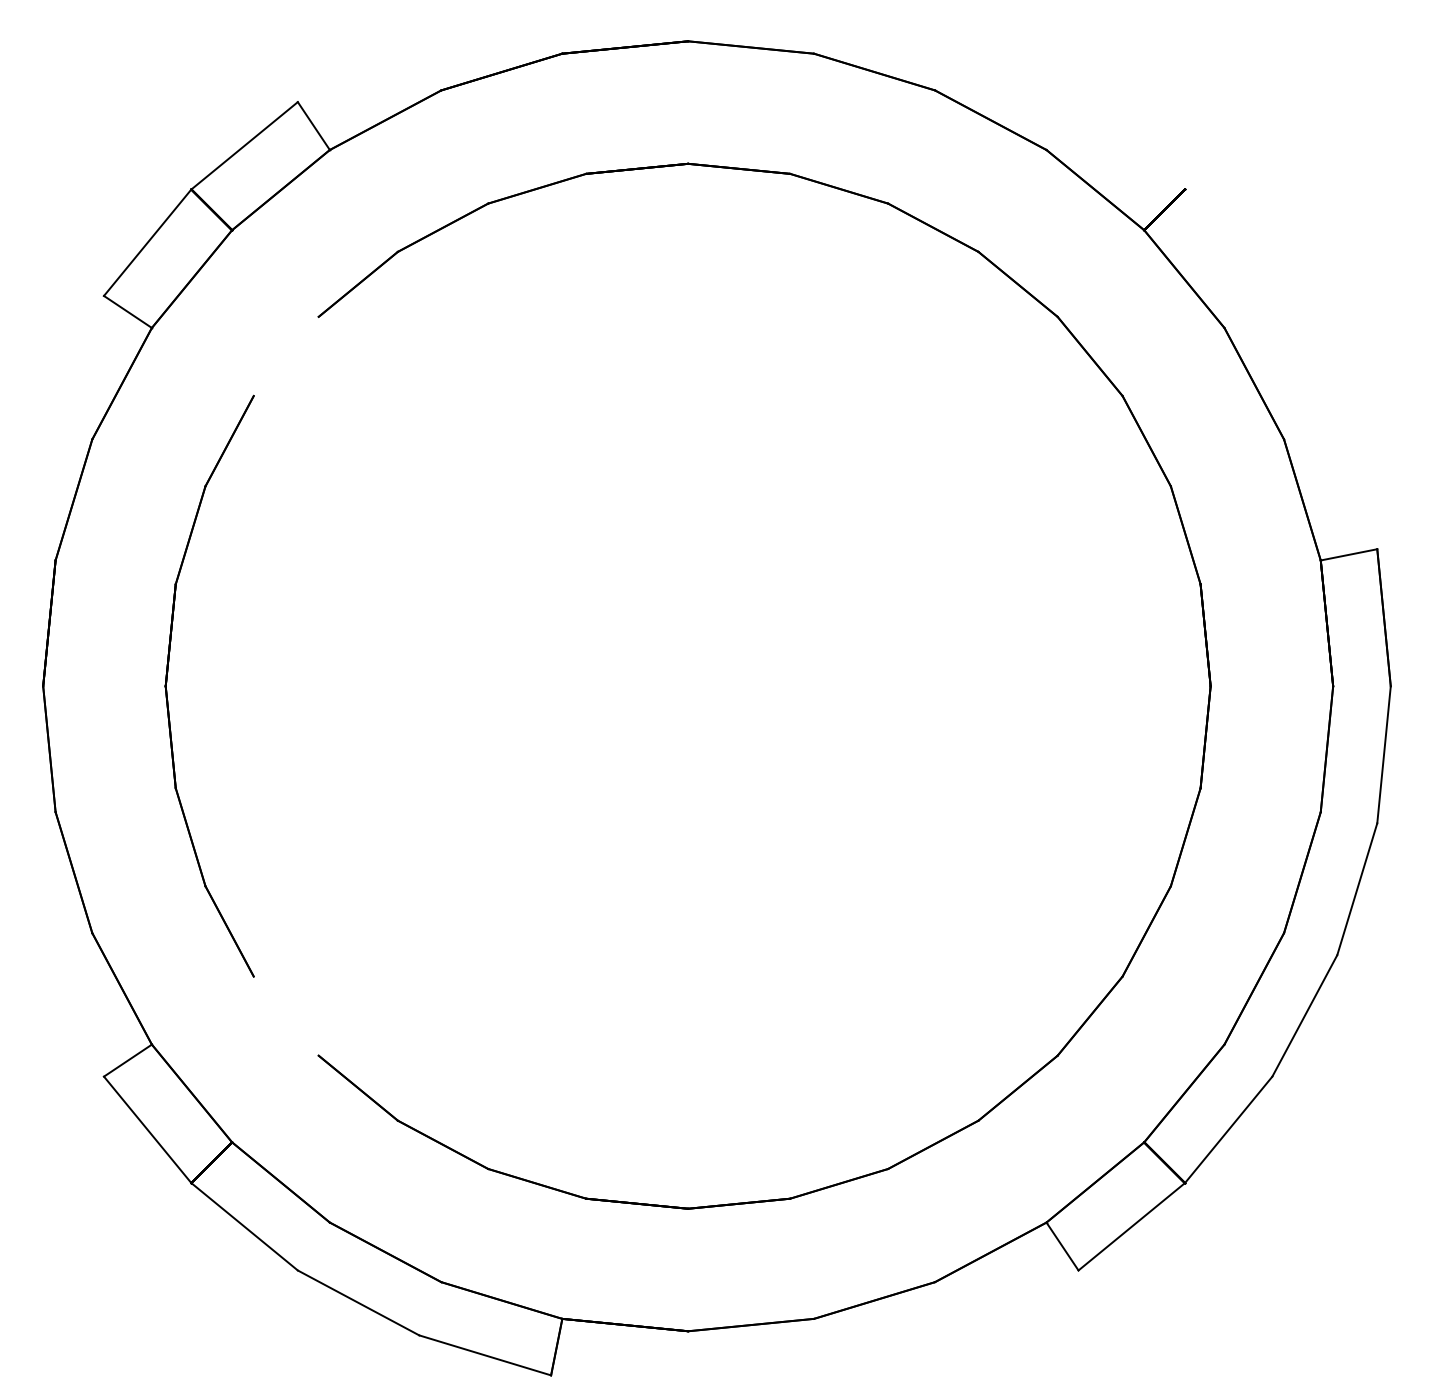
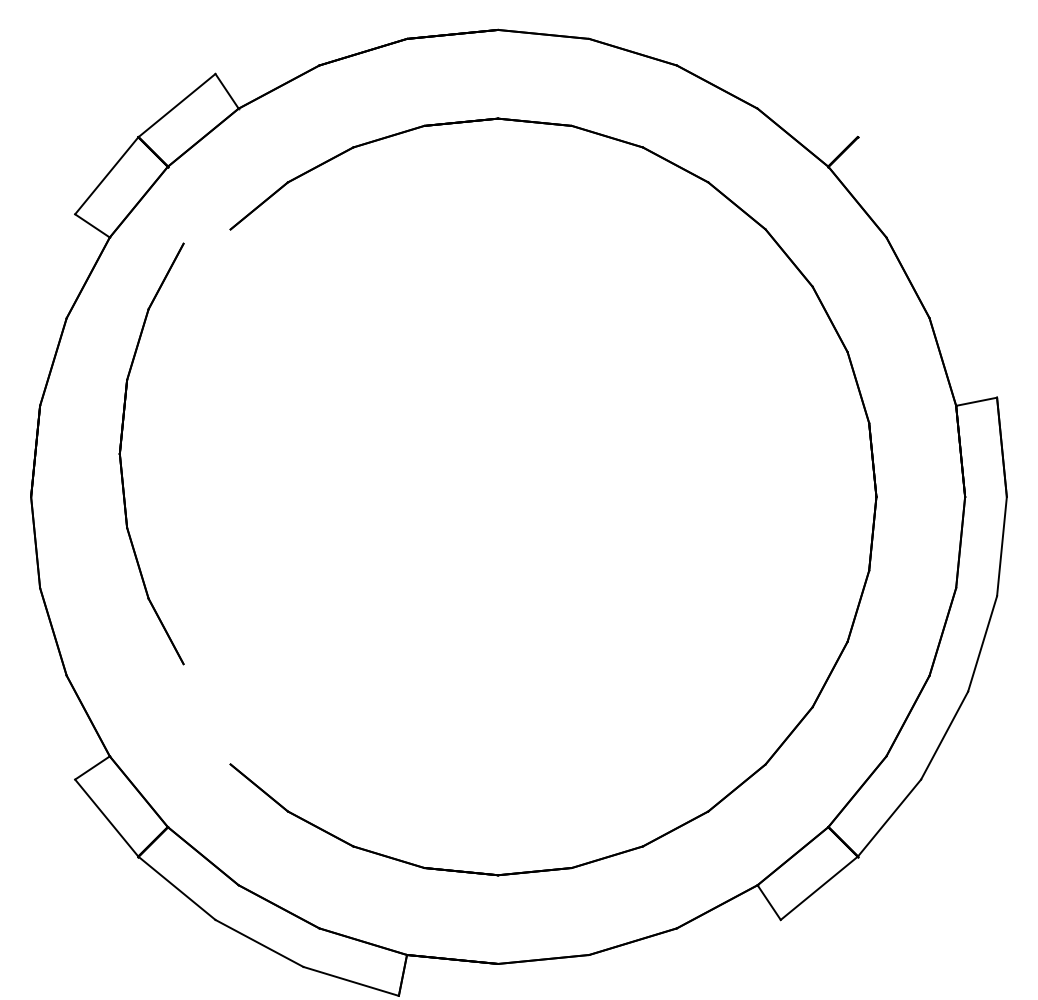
part: (168, 682) -> (121, 451), moved

